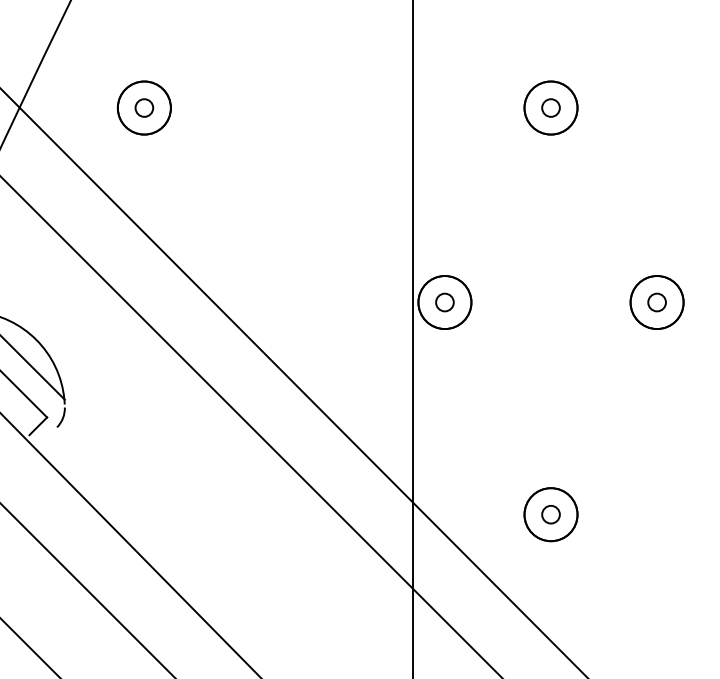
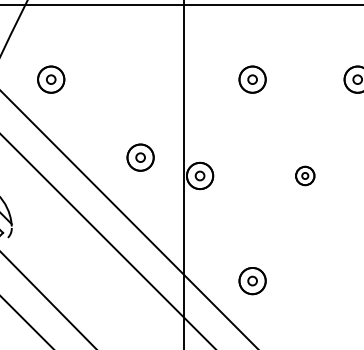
part: (324, 265) -> (140, 157), added
part: (657, 301) -> (305, 175), size x0.7

